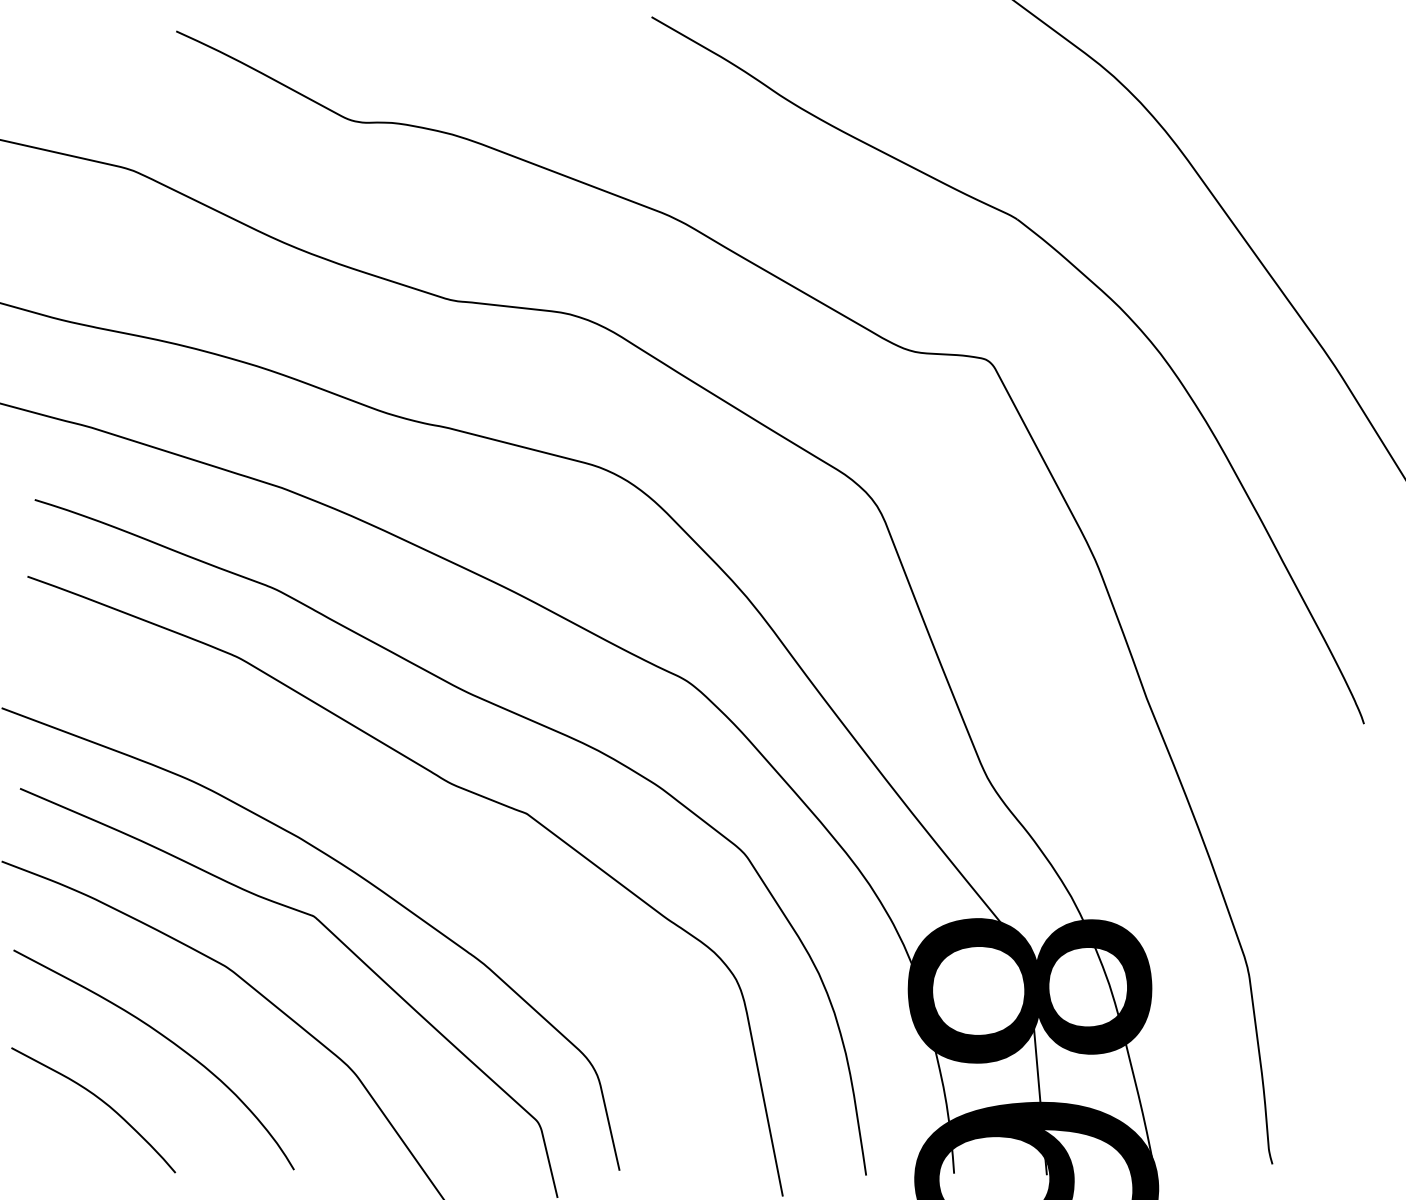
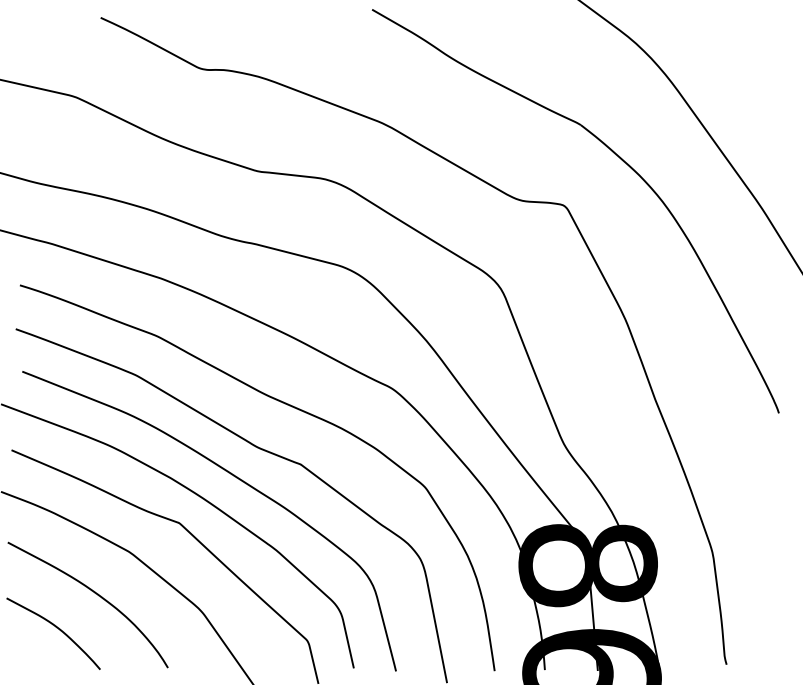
curve: (414, 838) -> (236, 478), added

